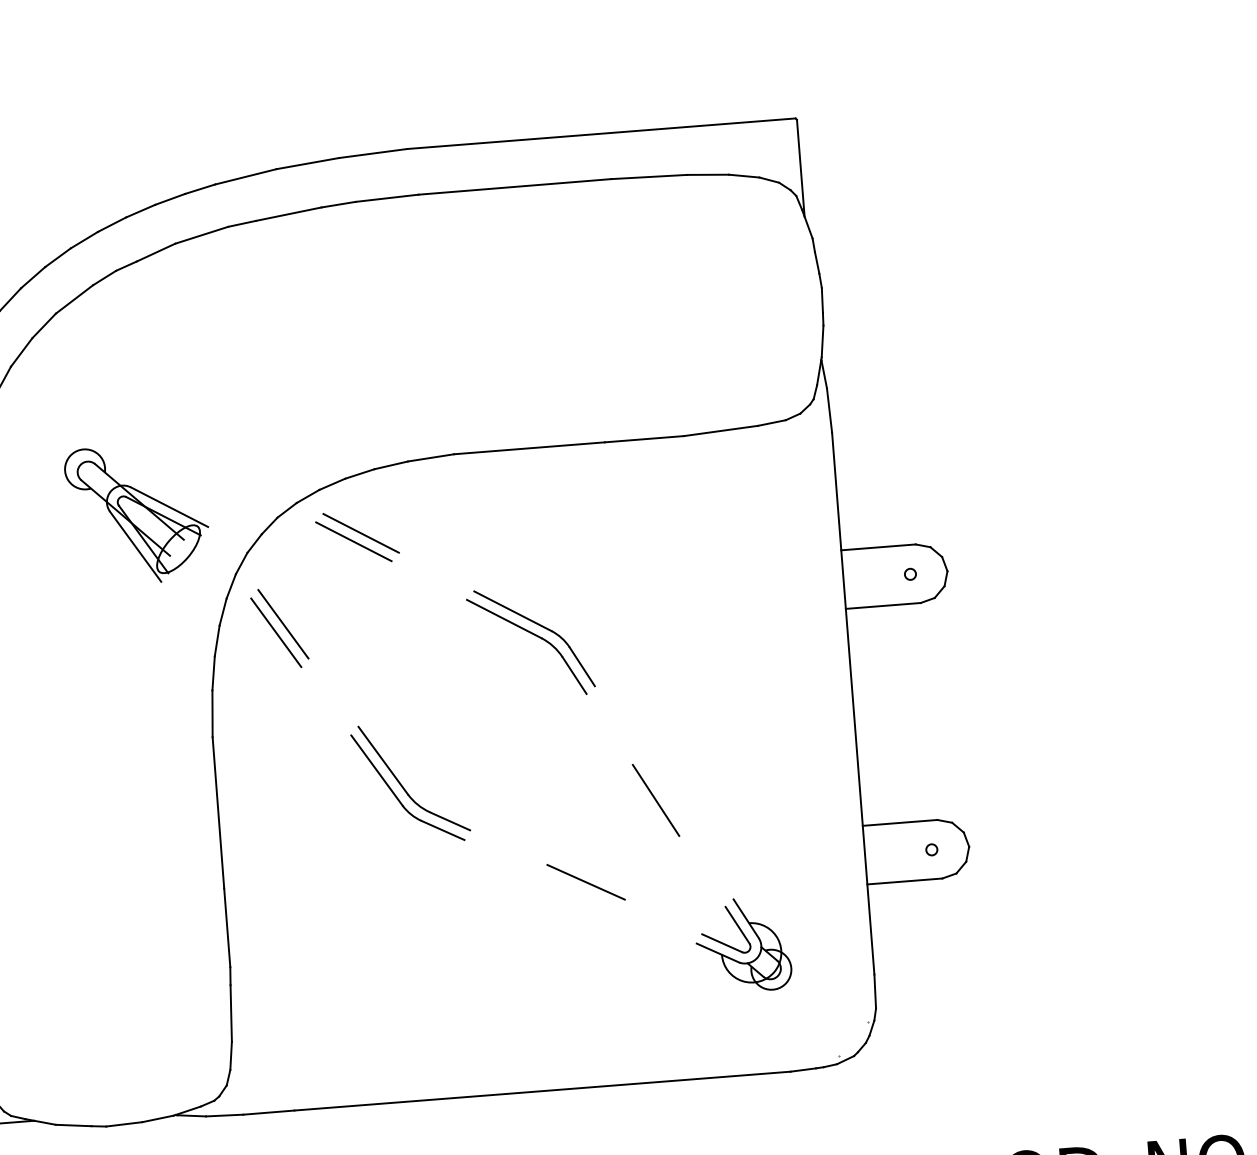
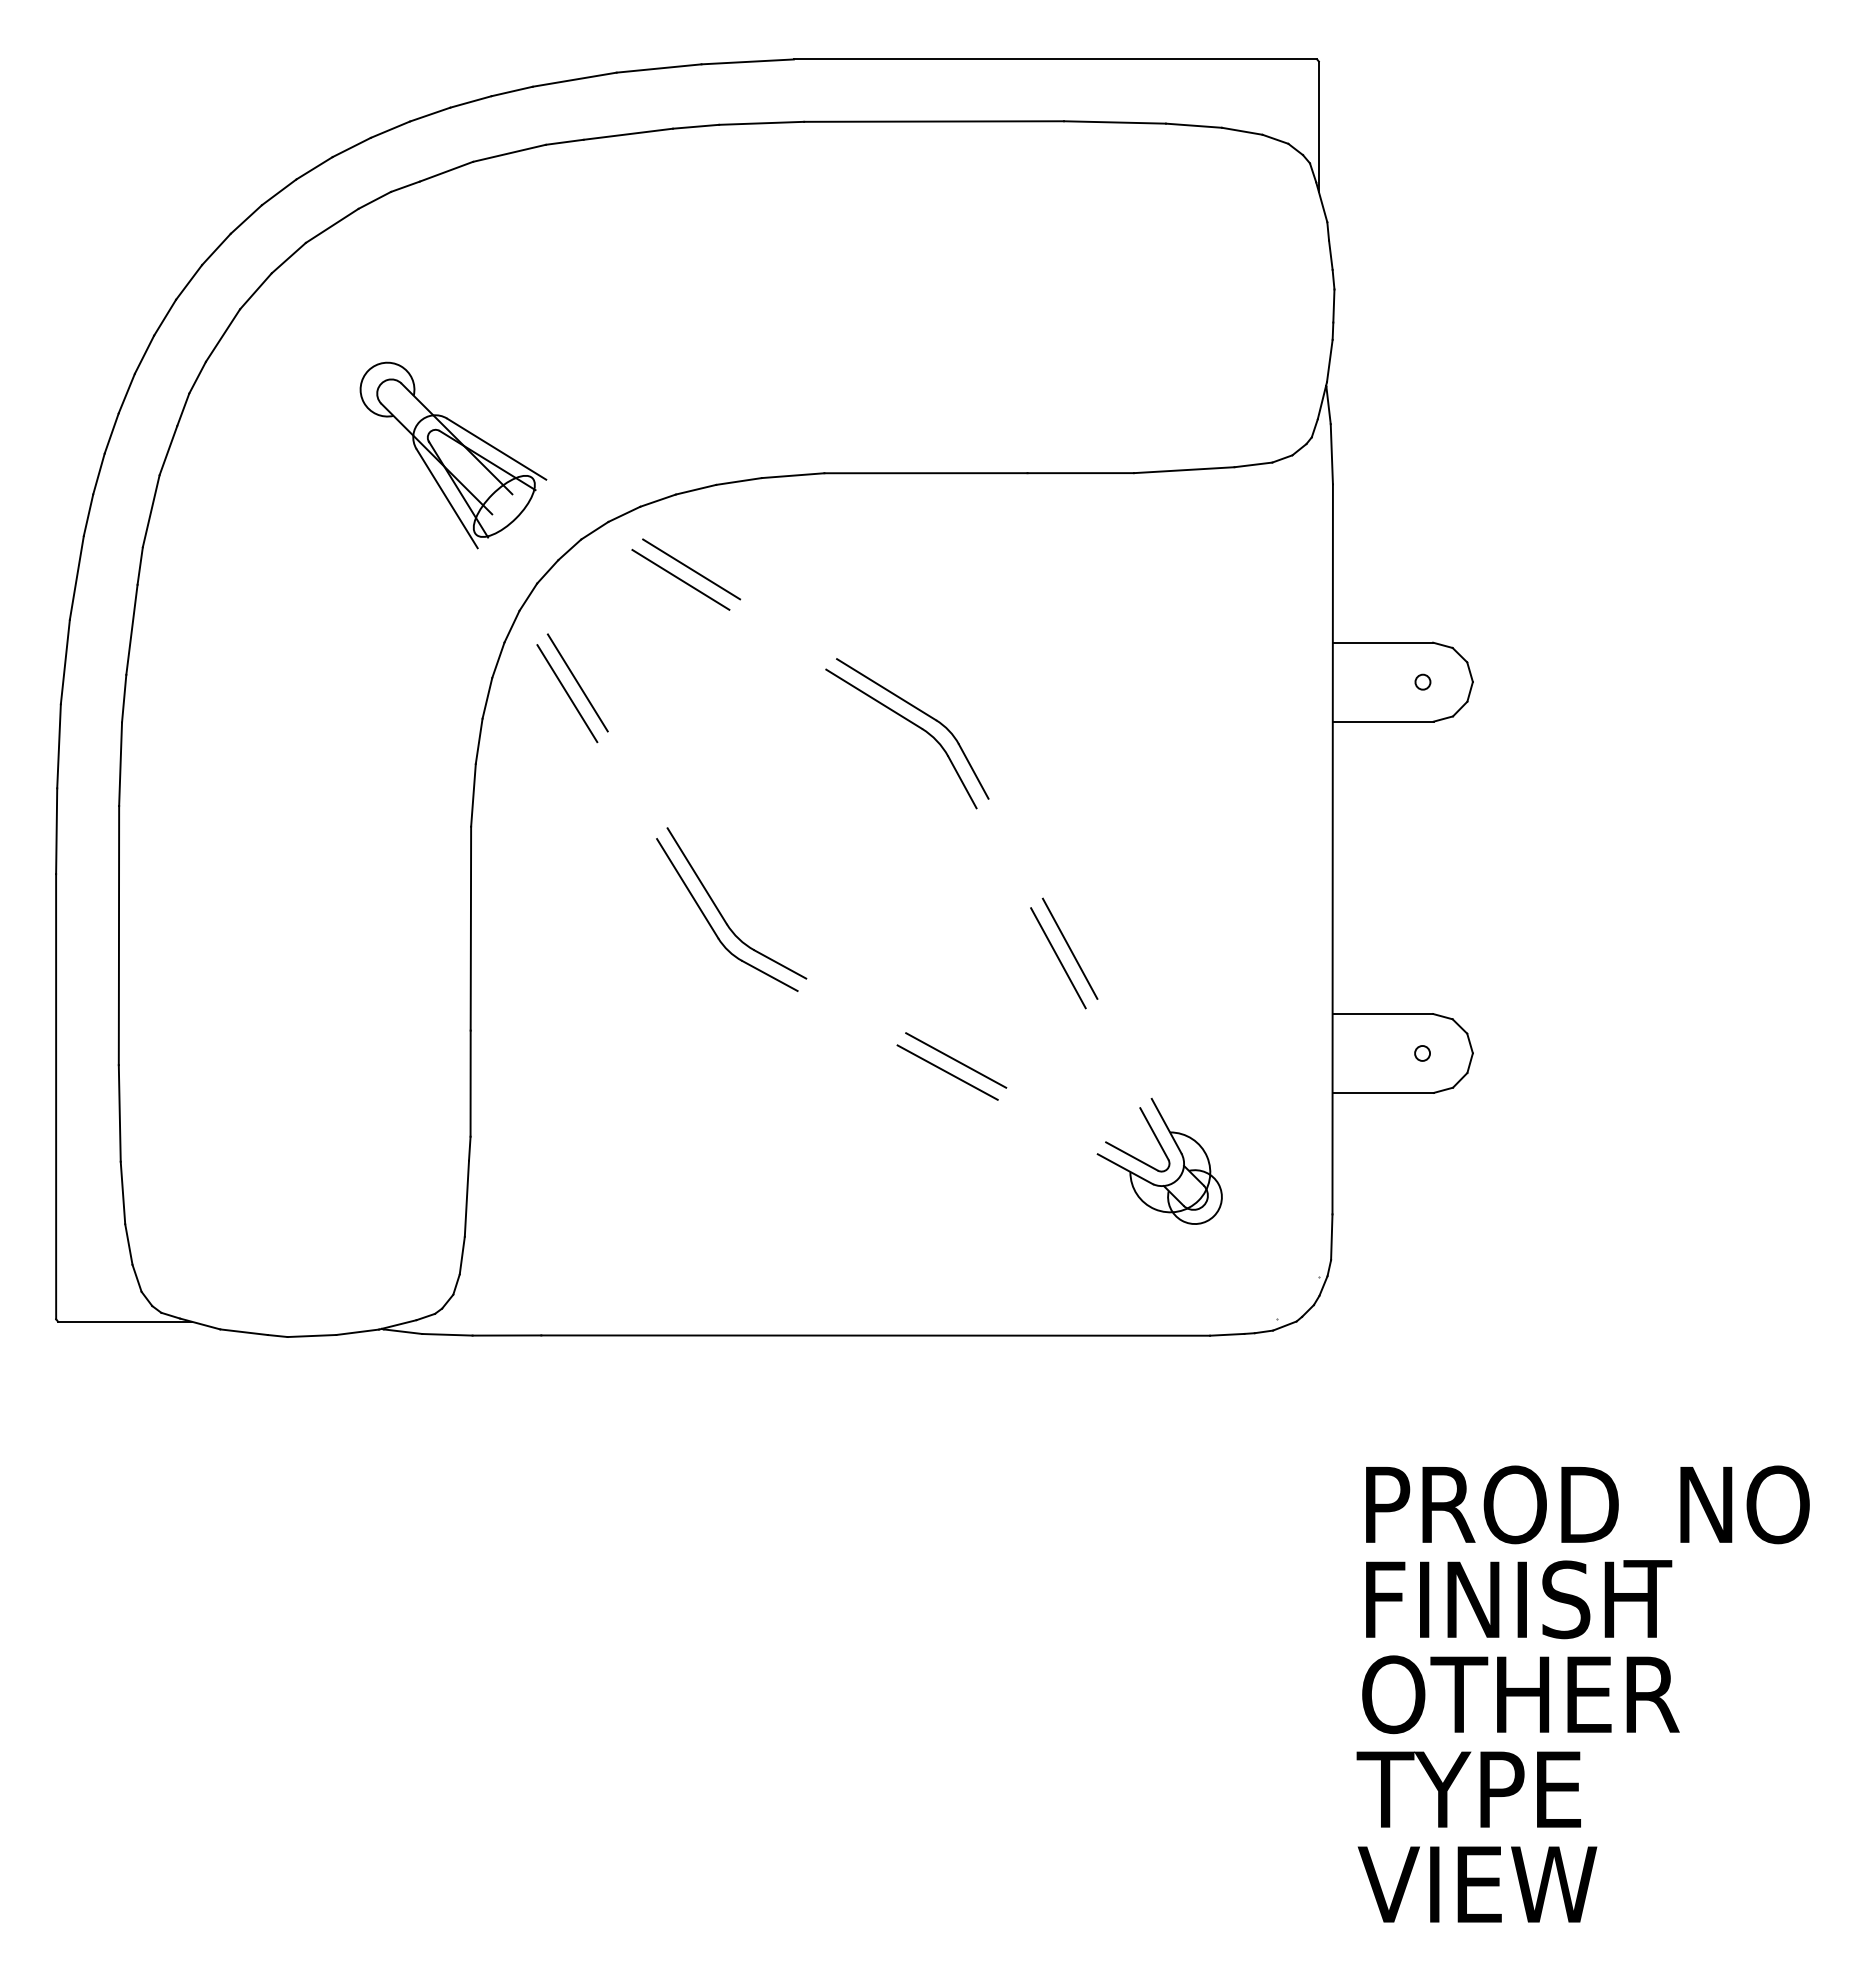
part: (137, 514) -> (453, 455), moved
line: (663, 792) -> (1069, 948), added
line: (580, 891) -> (947, 1072), added

